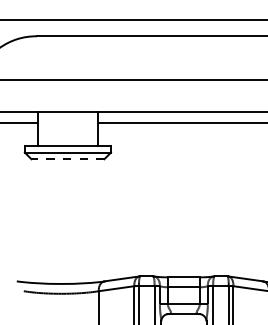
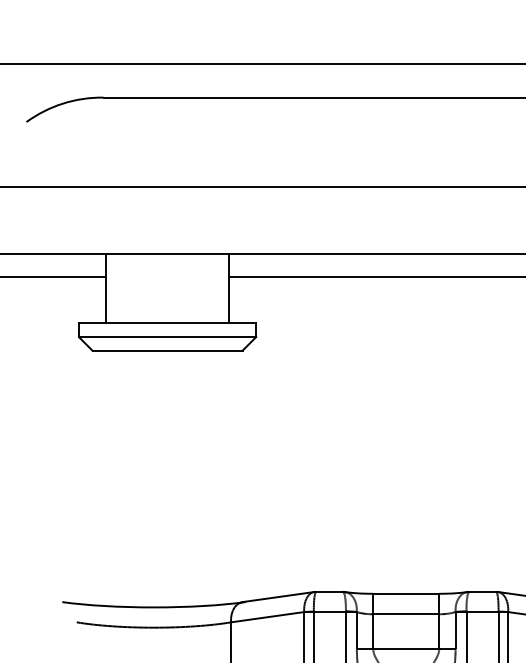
line: (67, 159) -> (166, 351), dashed -> solid

